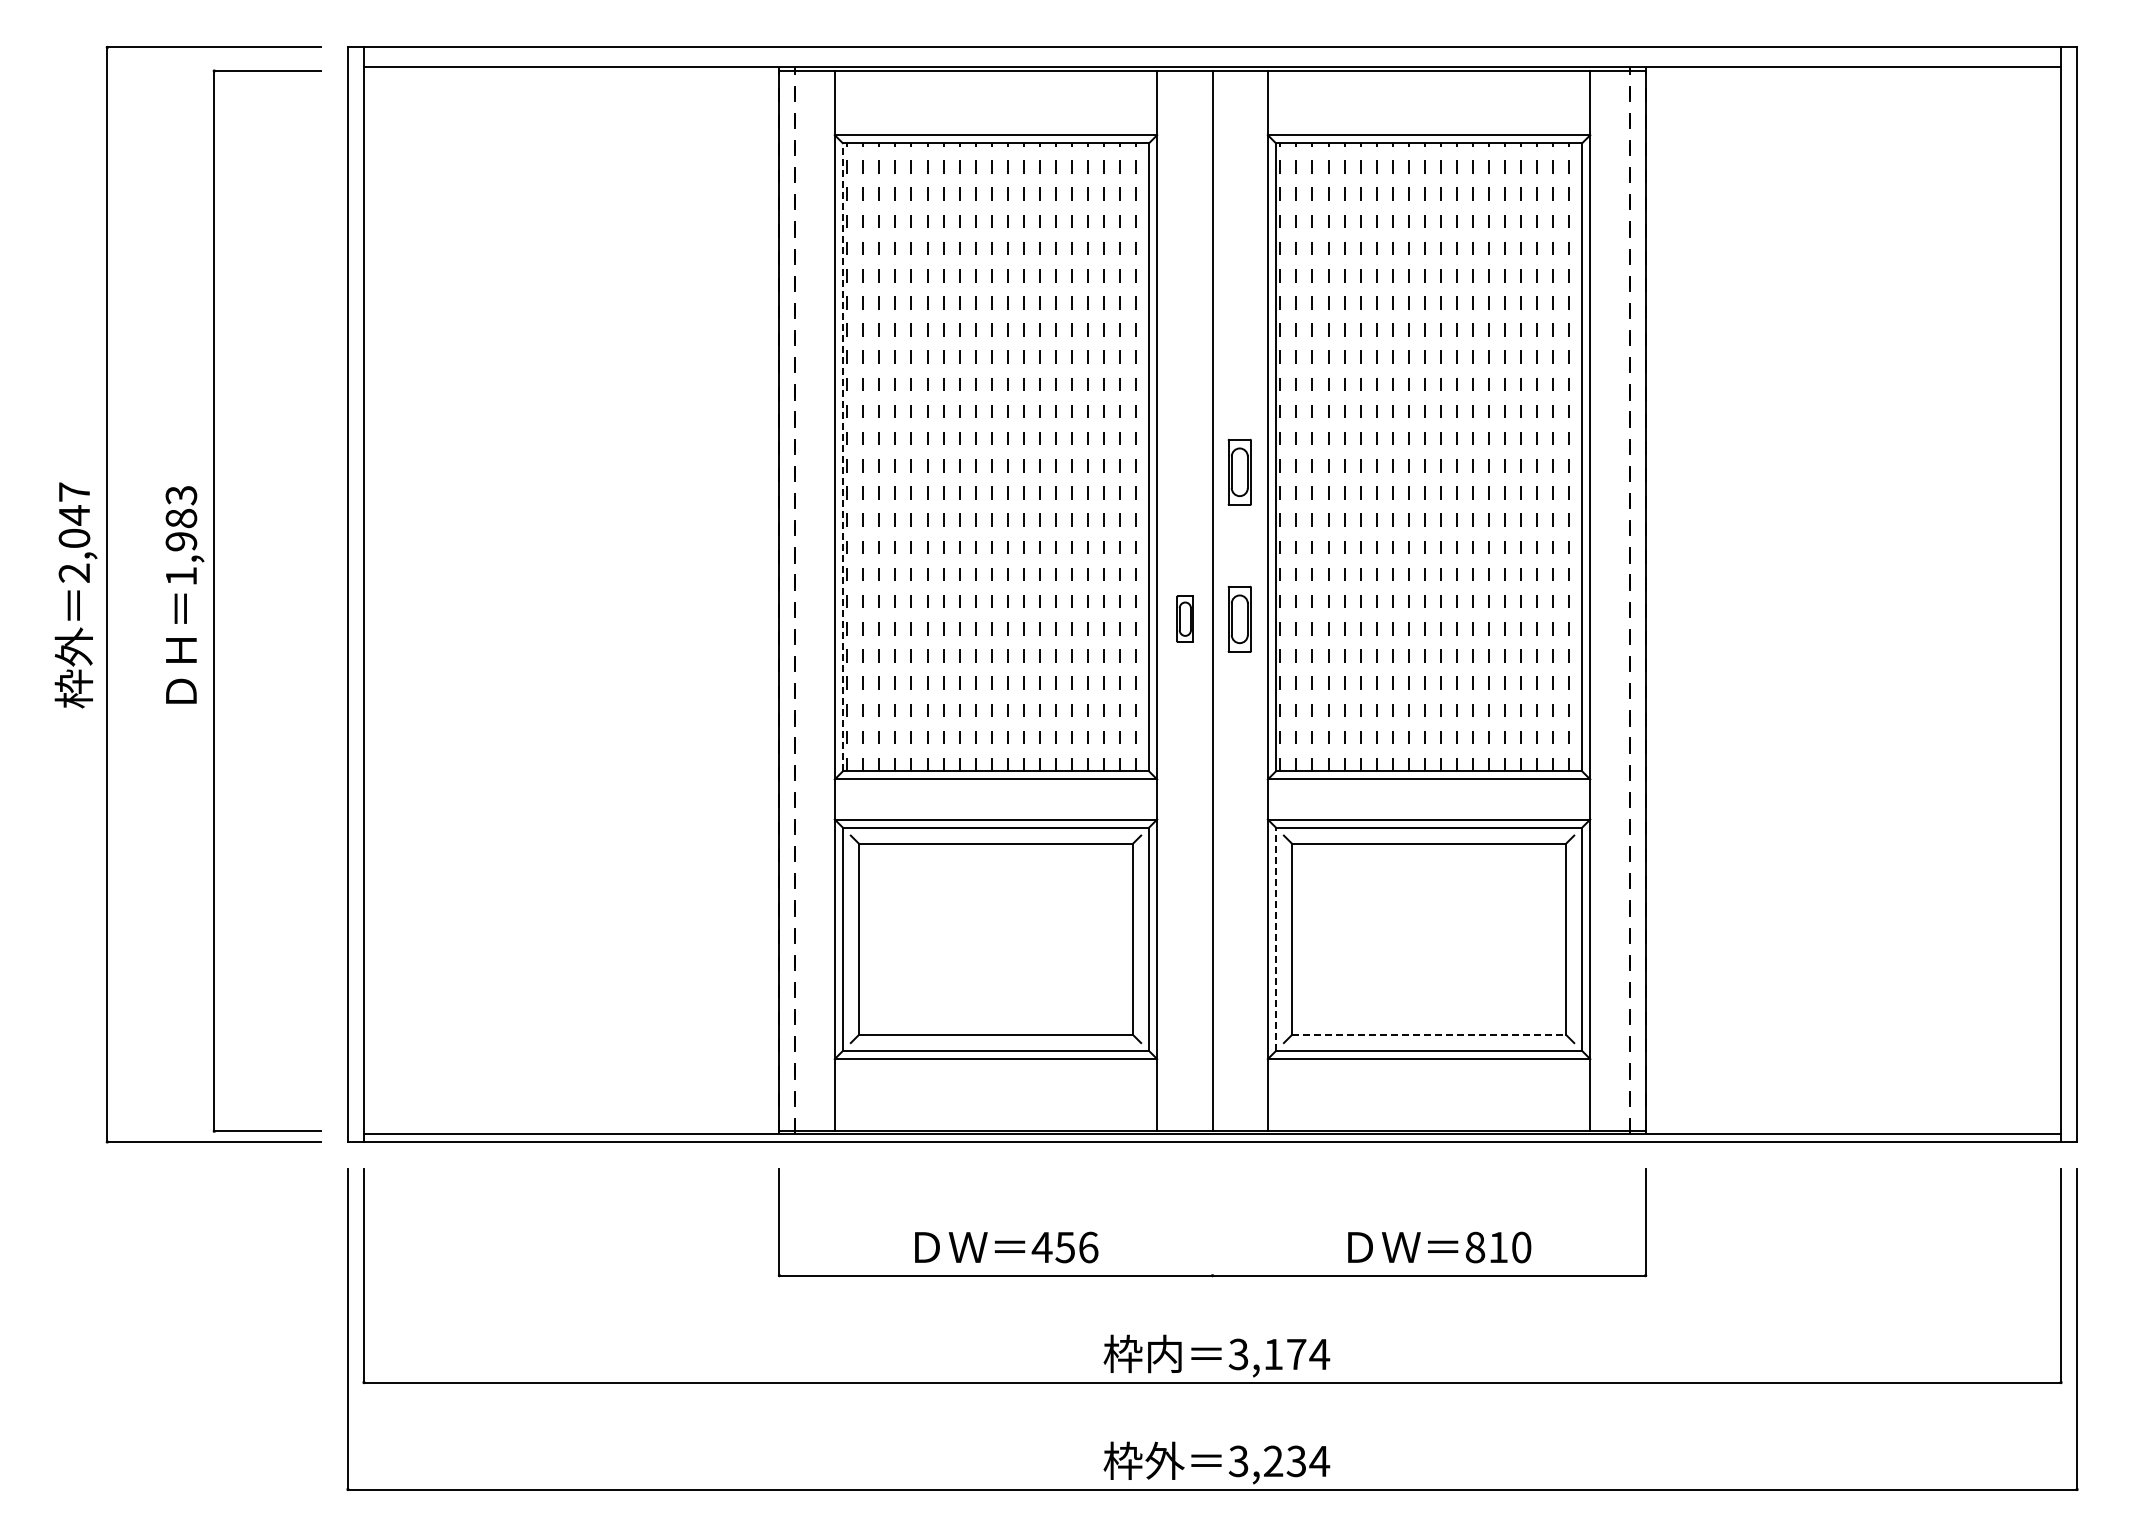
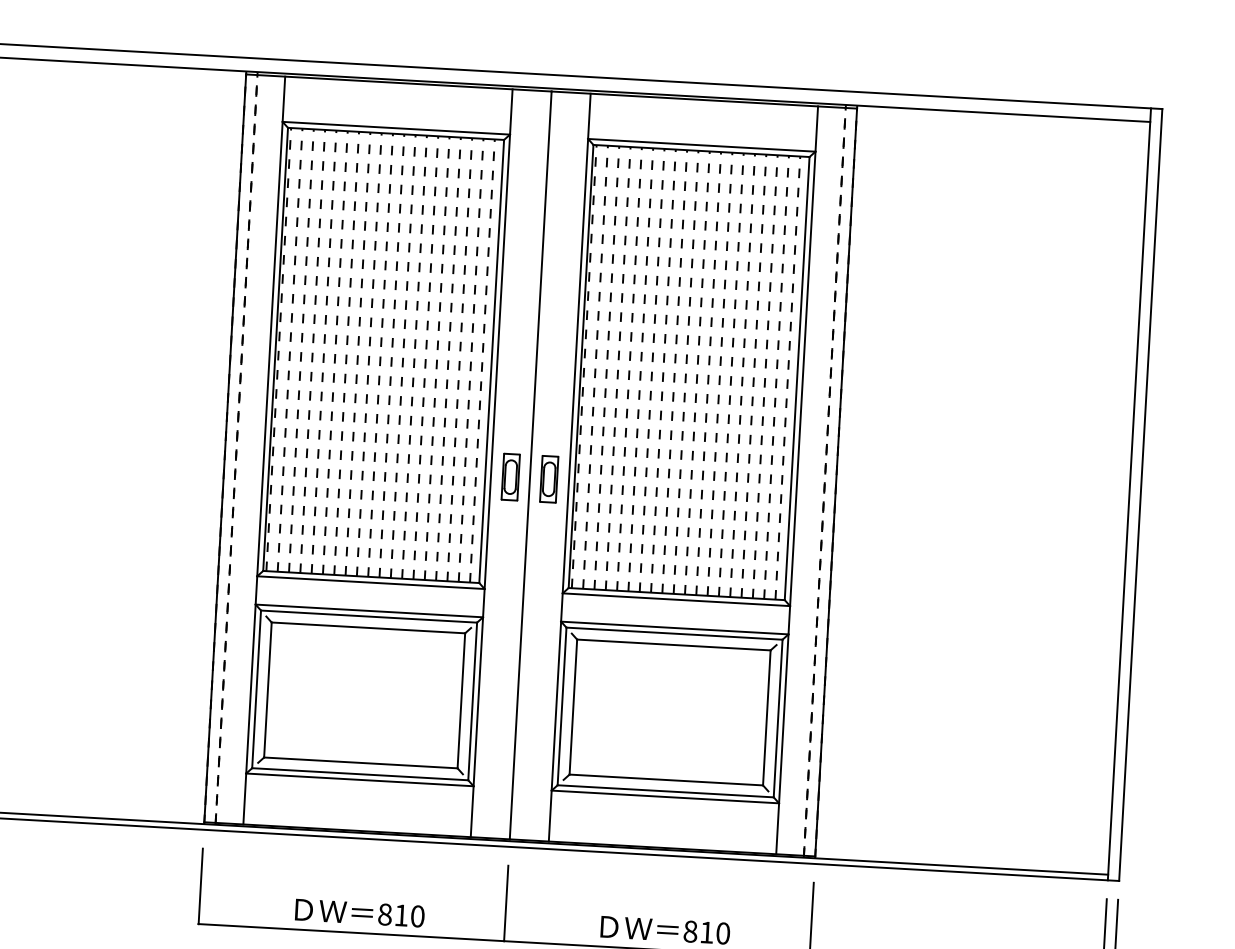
line: (842, 456) -> (275, 348), dashed -> solid
part: (1239, 471) -> (554, 375), removed
part: (1185, 618) -> (510, 476), size x1.43
line: (1275, 939) -> (561, 706), dashed -> solid
line: (1429, 1035) -> (666, 780), dashed -> solid
line: (1212, 1221) -> (506, 902), added
text: (1064, 1247) -> (400, 915), 456 -> 810

